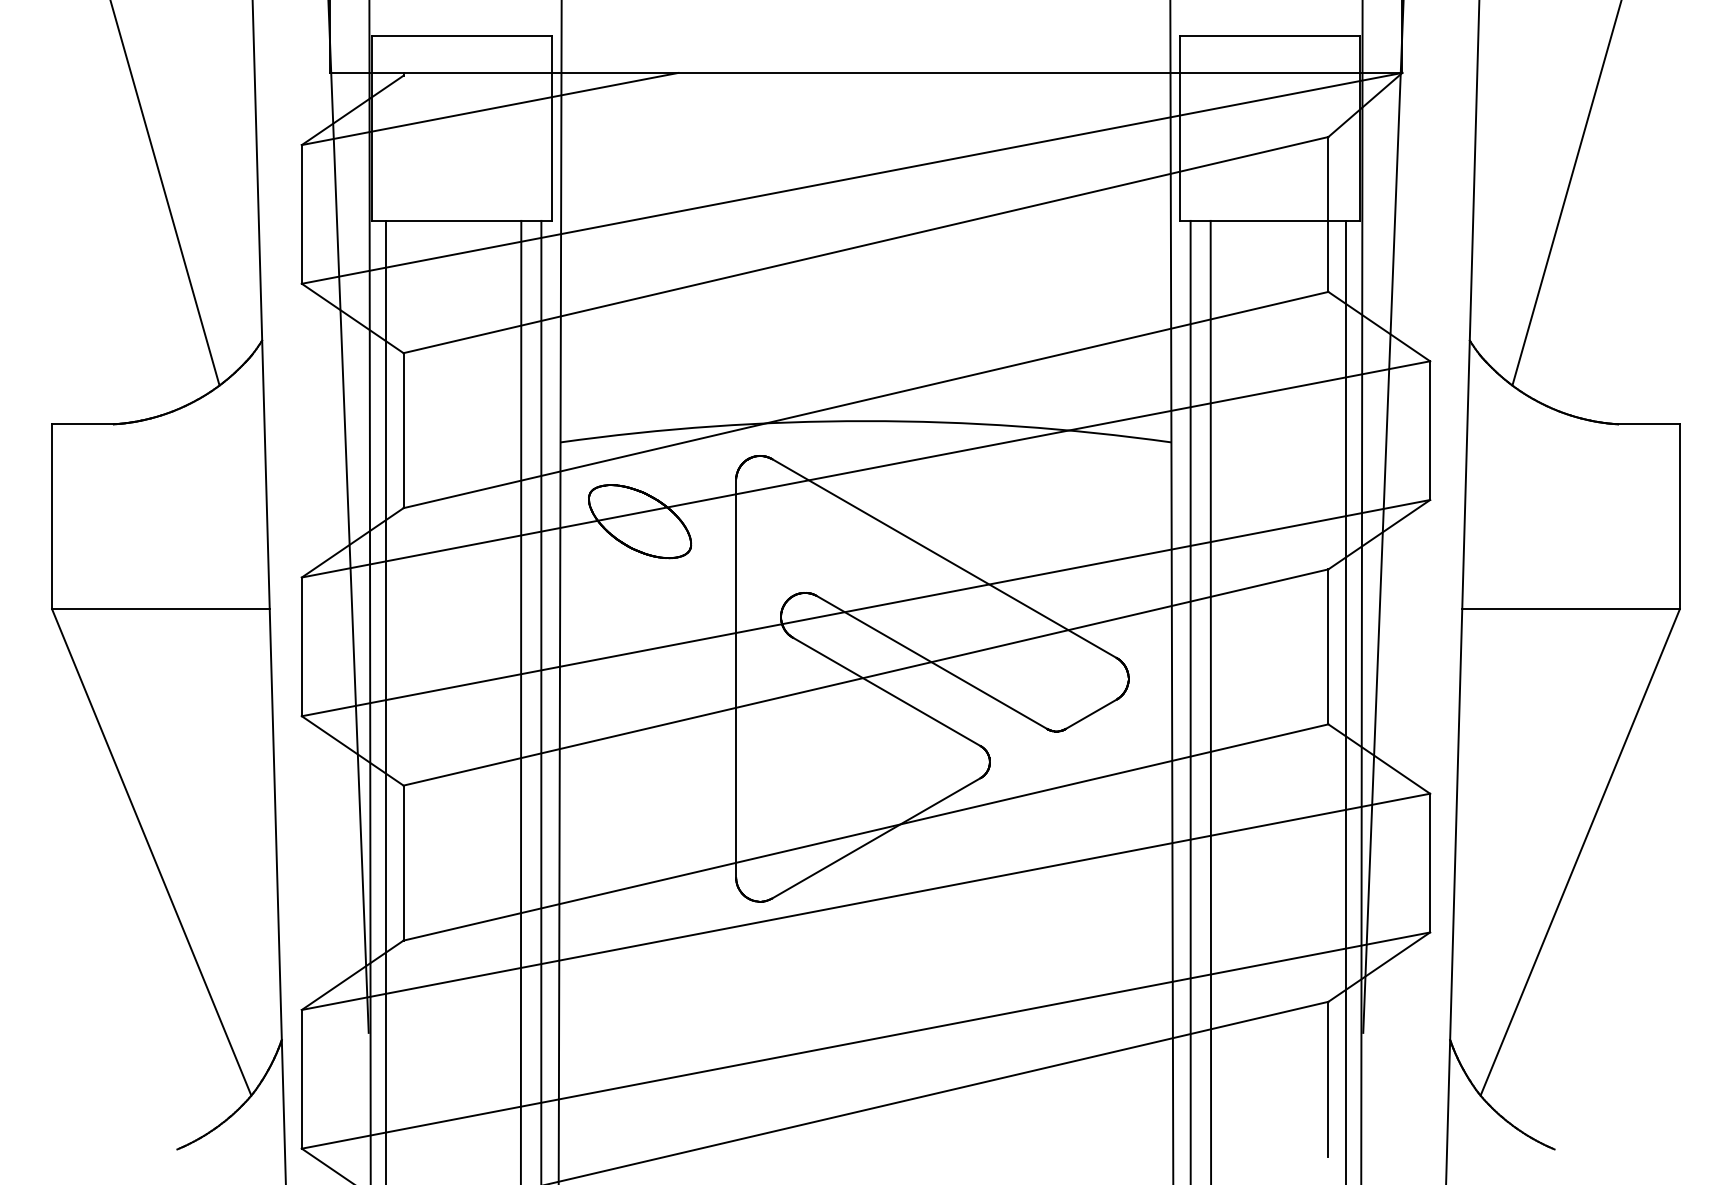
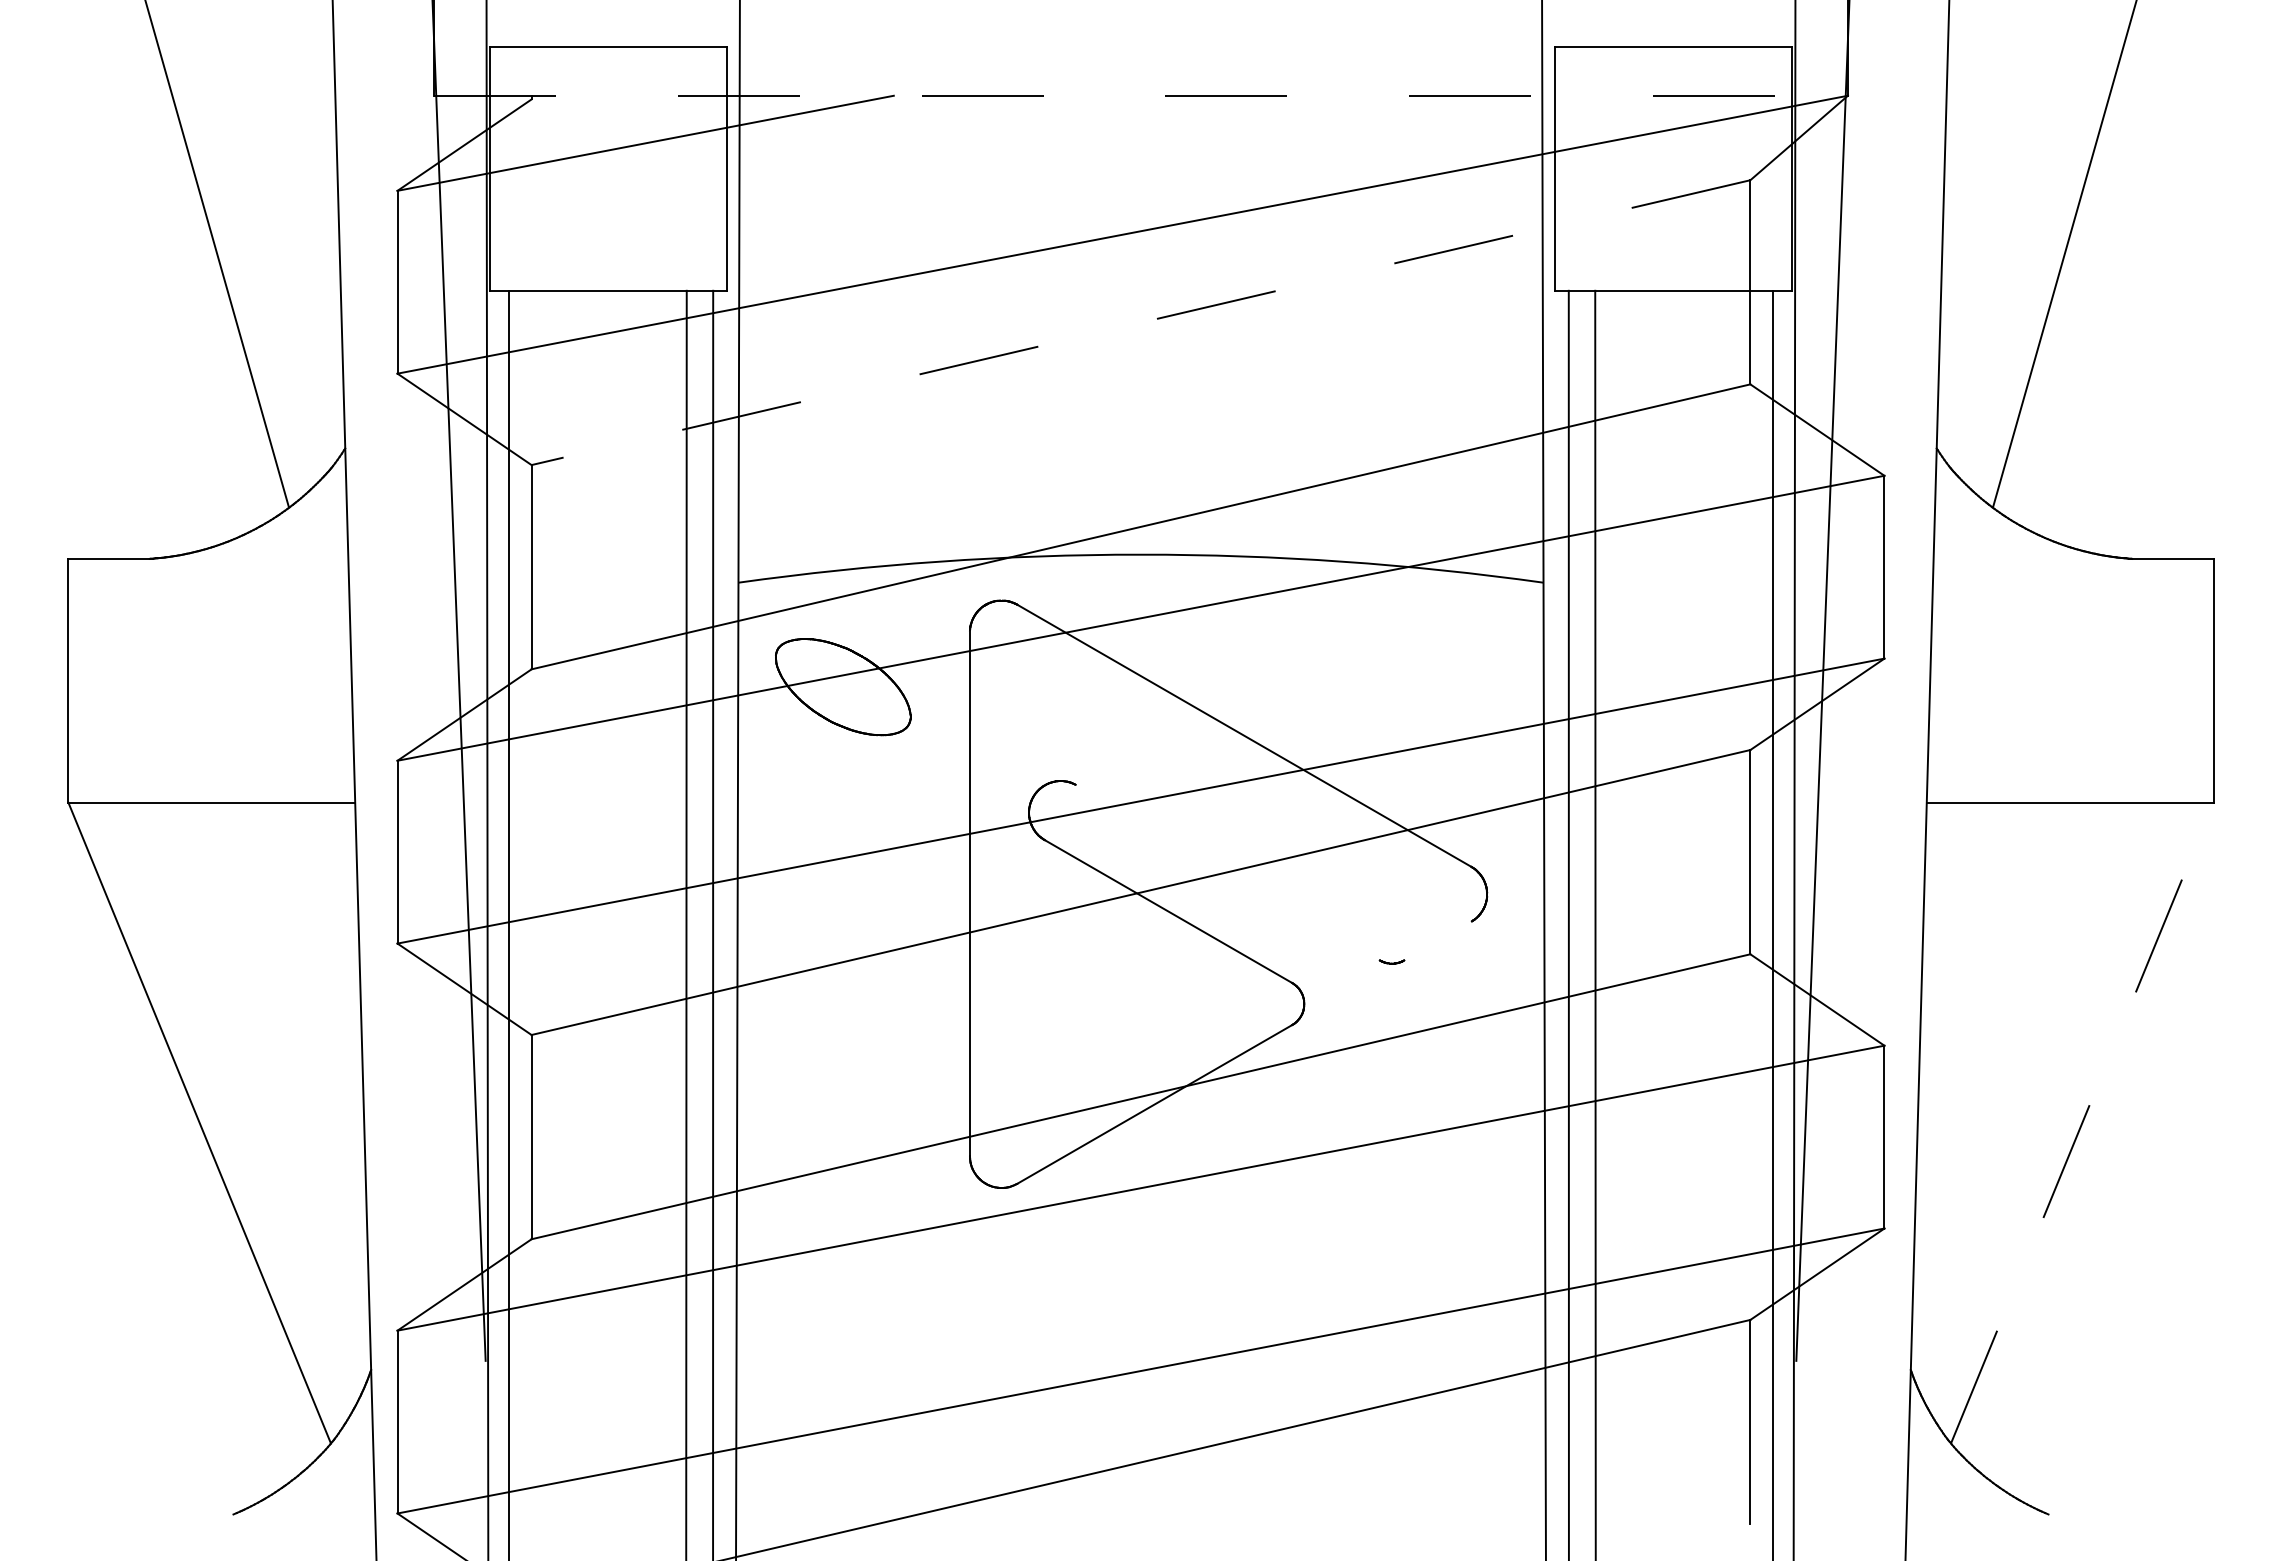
line: (865, 72) -> (1140, 95), solid -> dashed
line: (865, 244) -> (1140, 322), solid -> dashed
line: (931, 662) -> (1227, 872), removed
line: (1090, 713) -> (1437, 940), removed
line: (1580, 852) -> (2082, 1122), solid -> dashed

